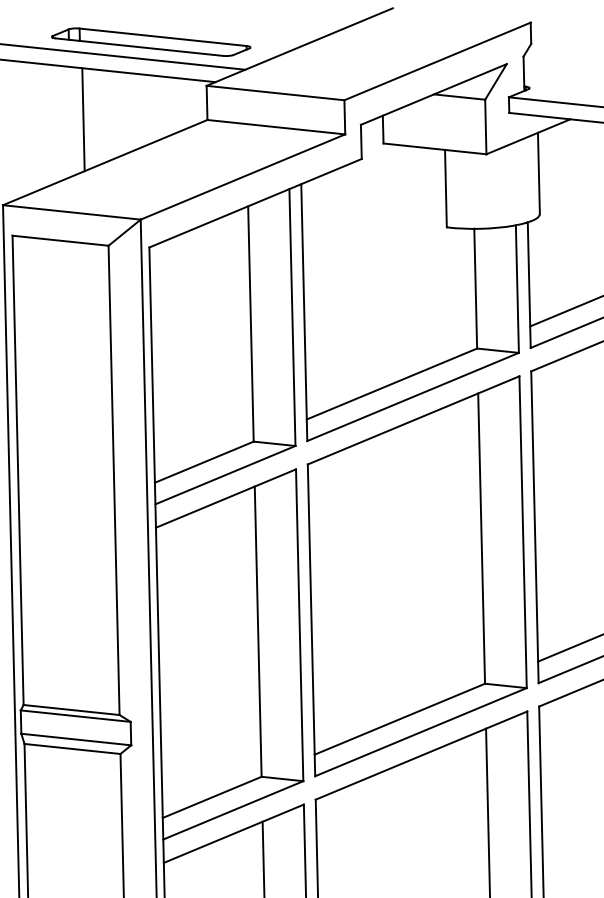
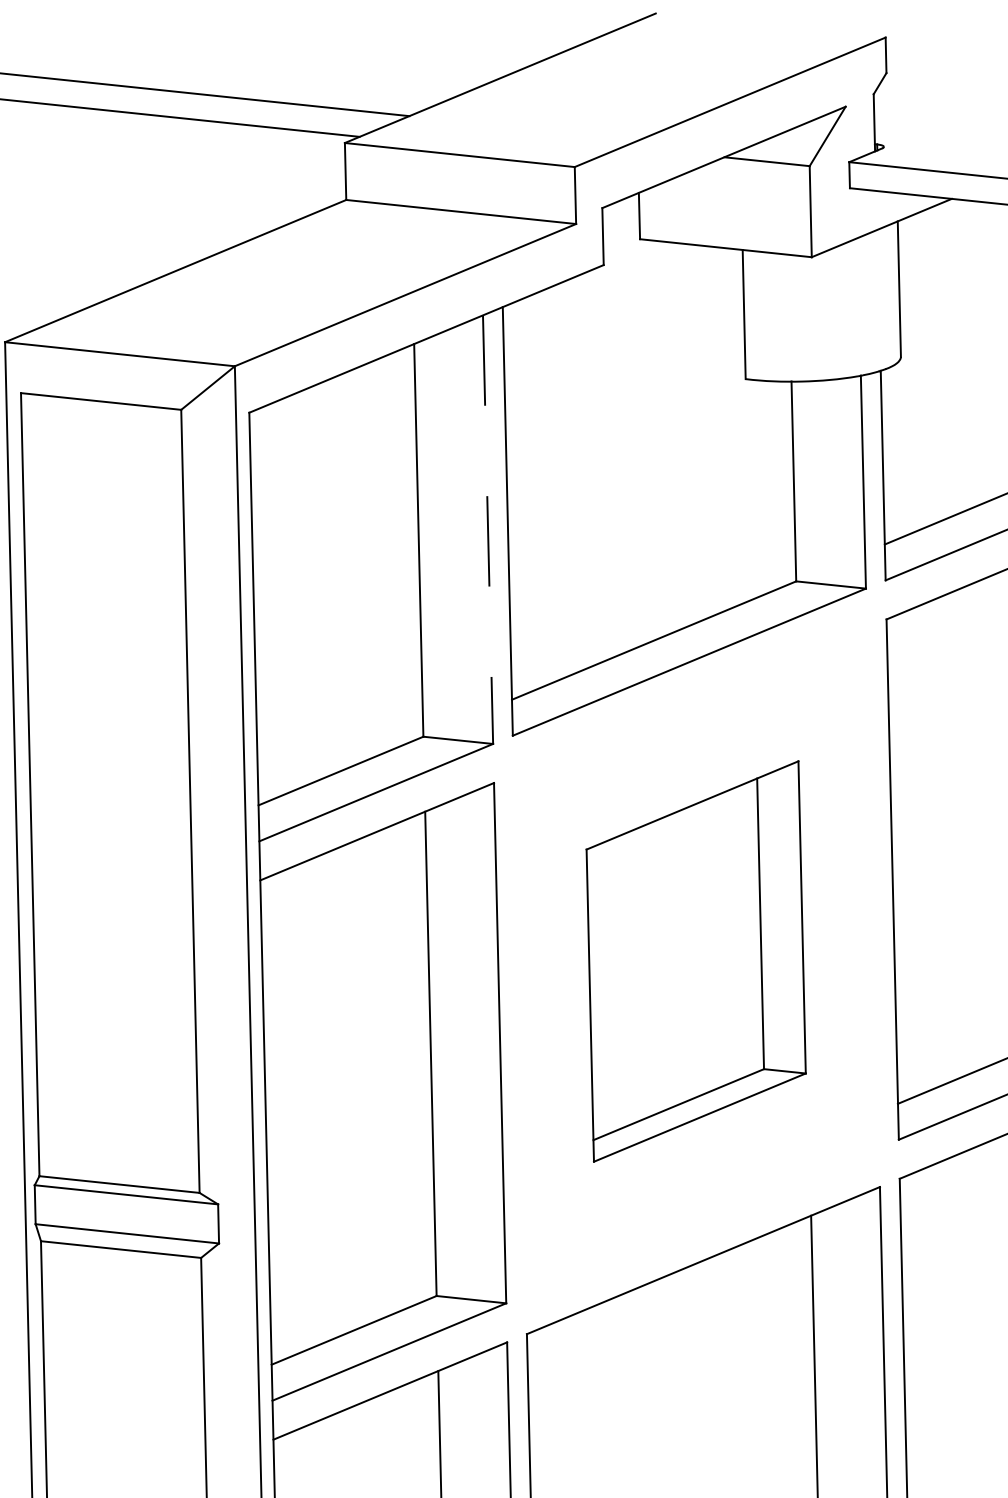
part: (151, 41) -> (252, 69), removed
line: (83, 119) -> (139, 199), removed
line: (292, 318) -> (488, 531), solid -> dashed
part: (416, 576) -> (695, 961), size x0.6

